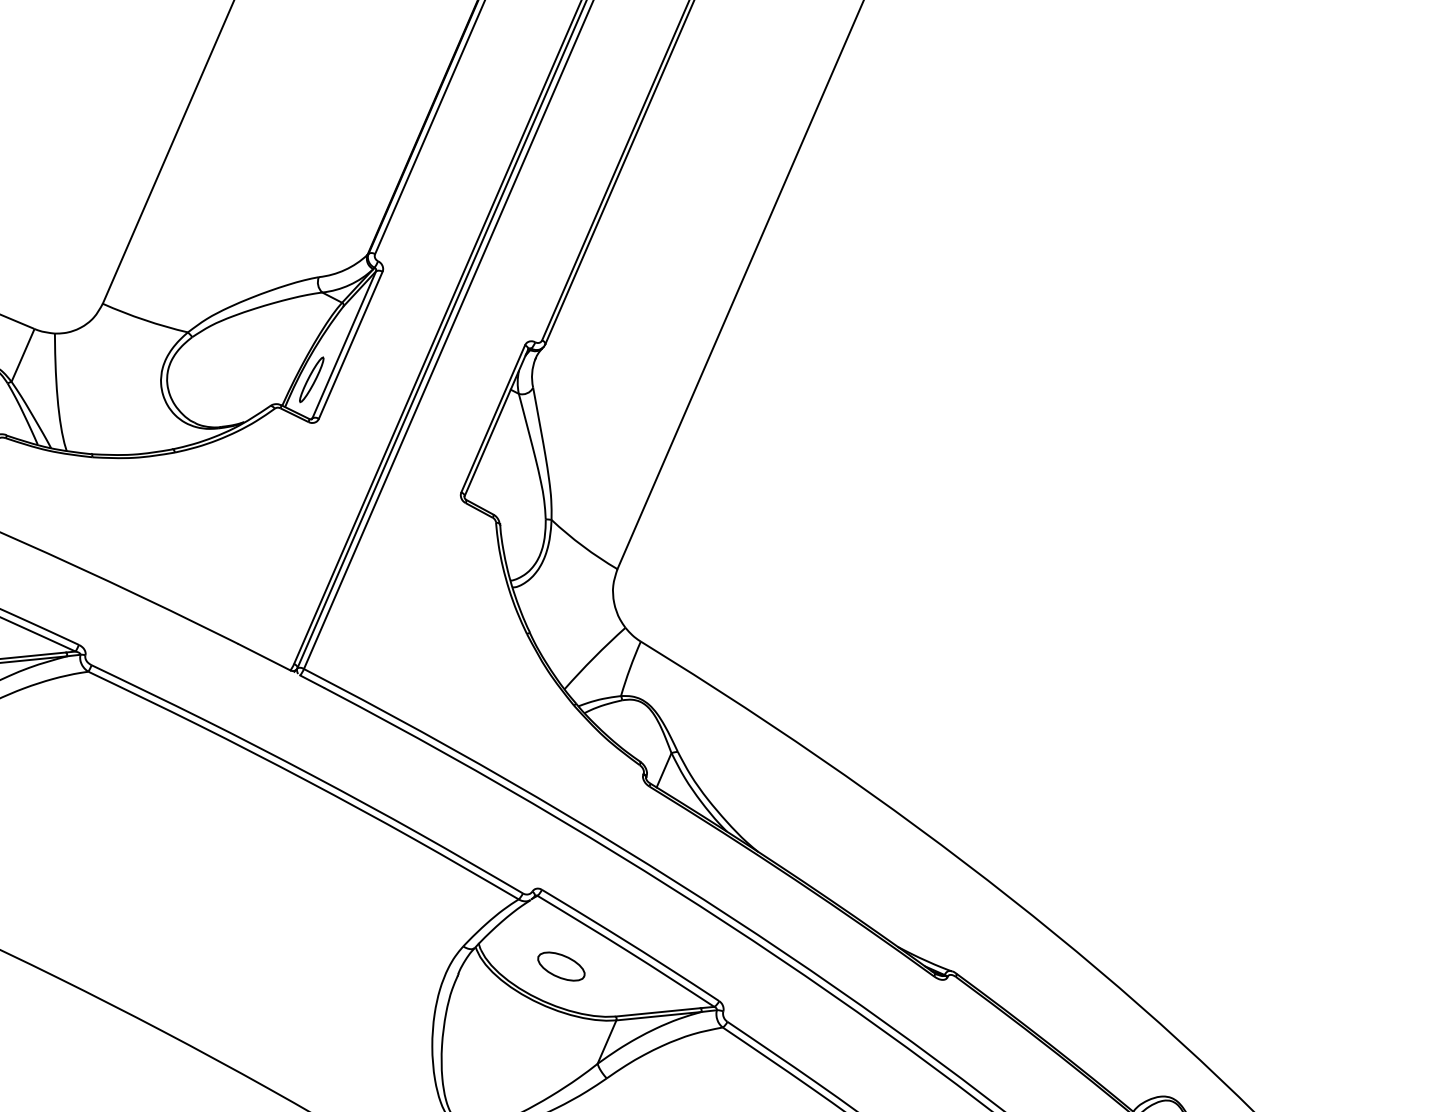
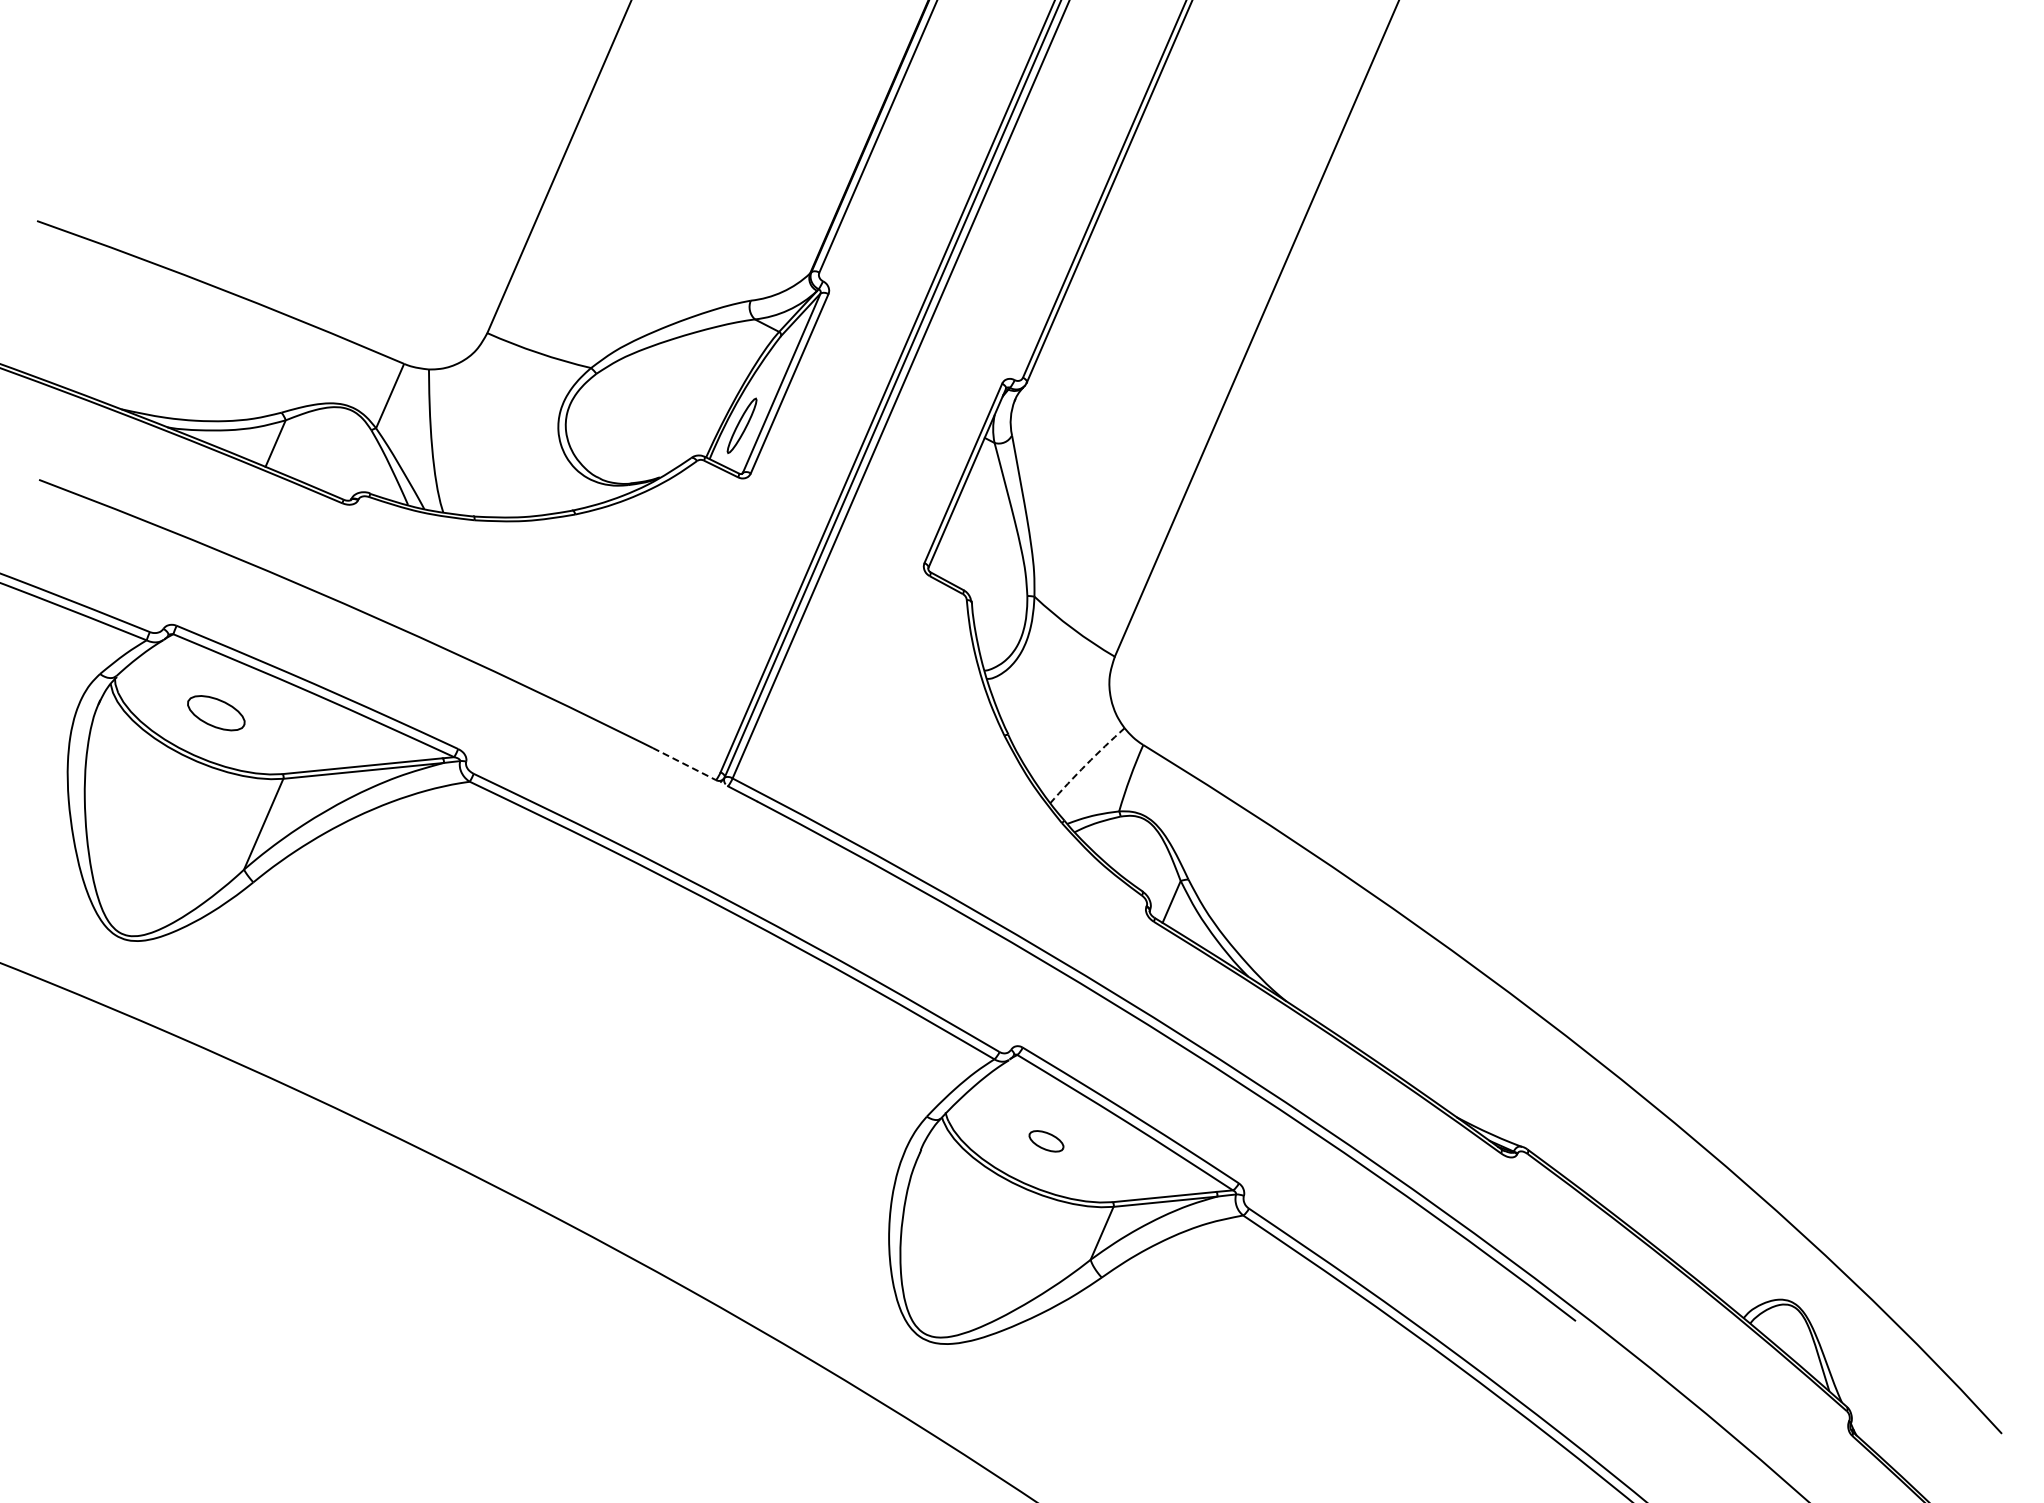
line: (264, 657) -> (684, 764), solid -> dashed
arc: (594, 657) -> (1086, 764), solid -> dashed
part: (561, 966) -> (1046, 1141), size x0.6

